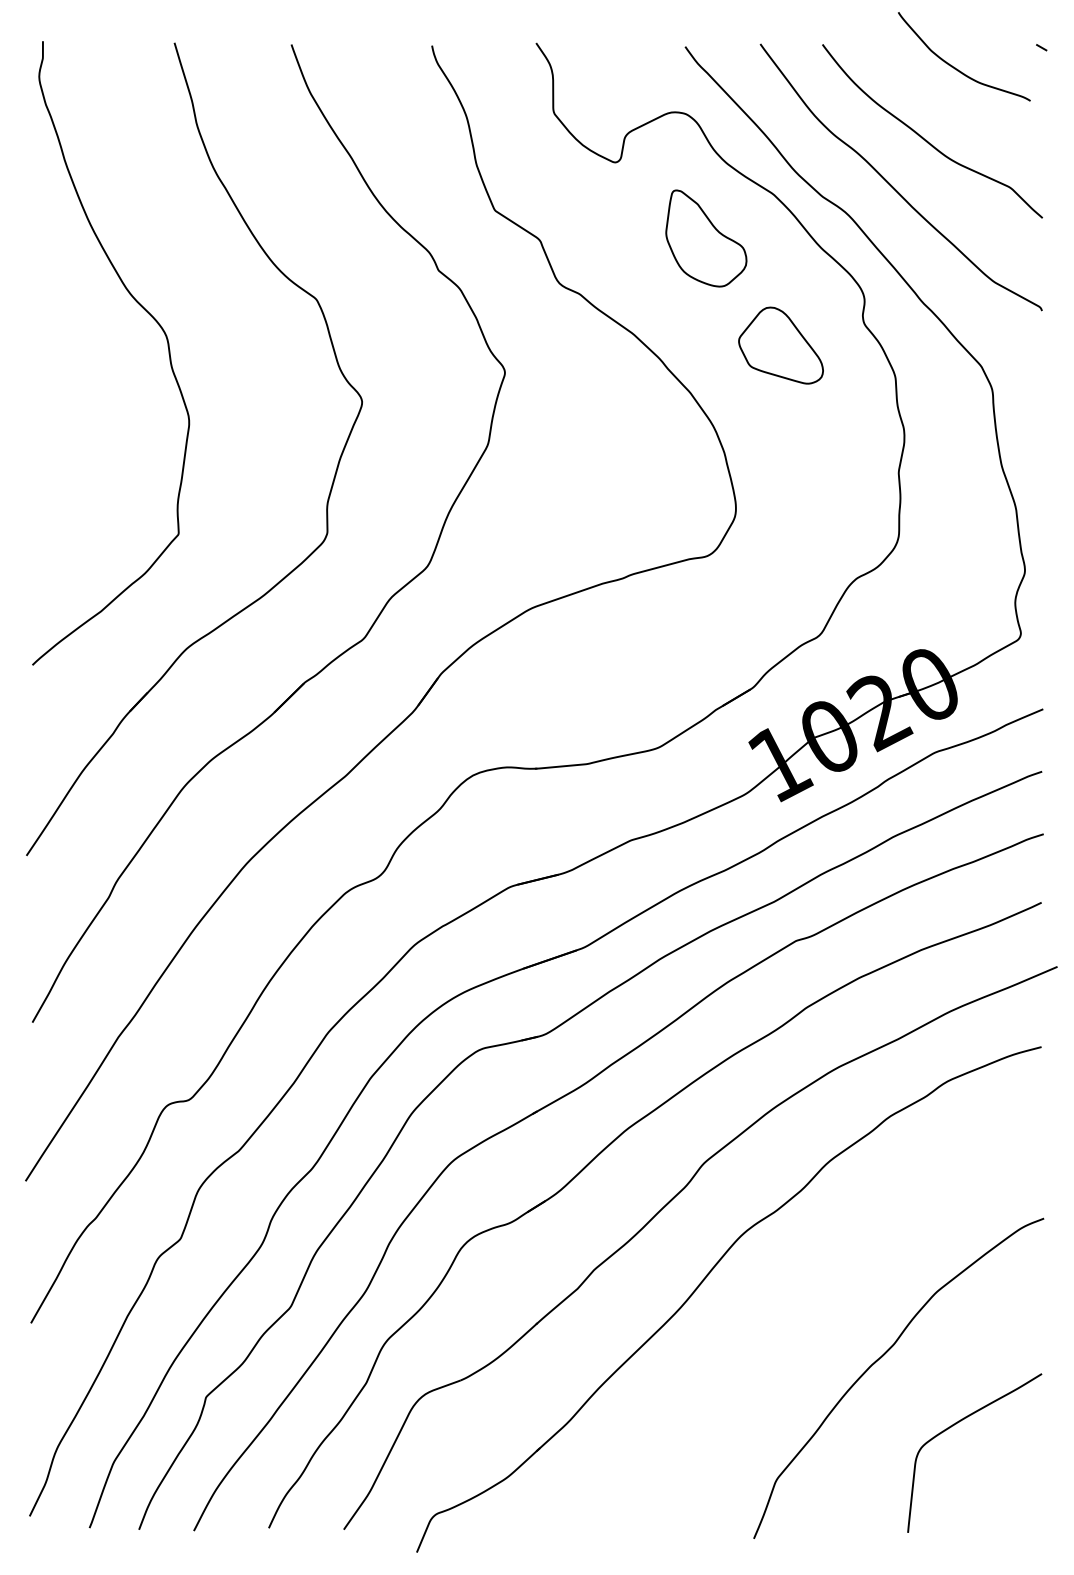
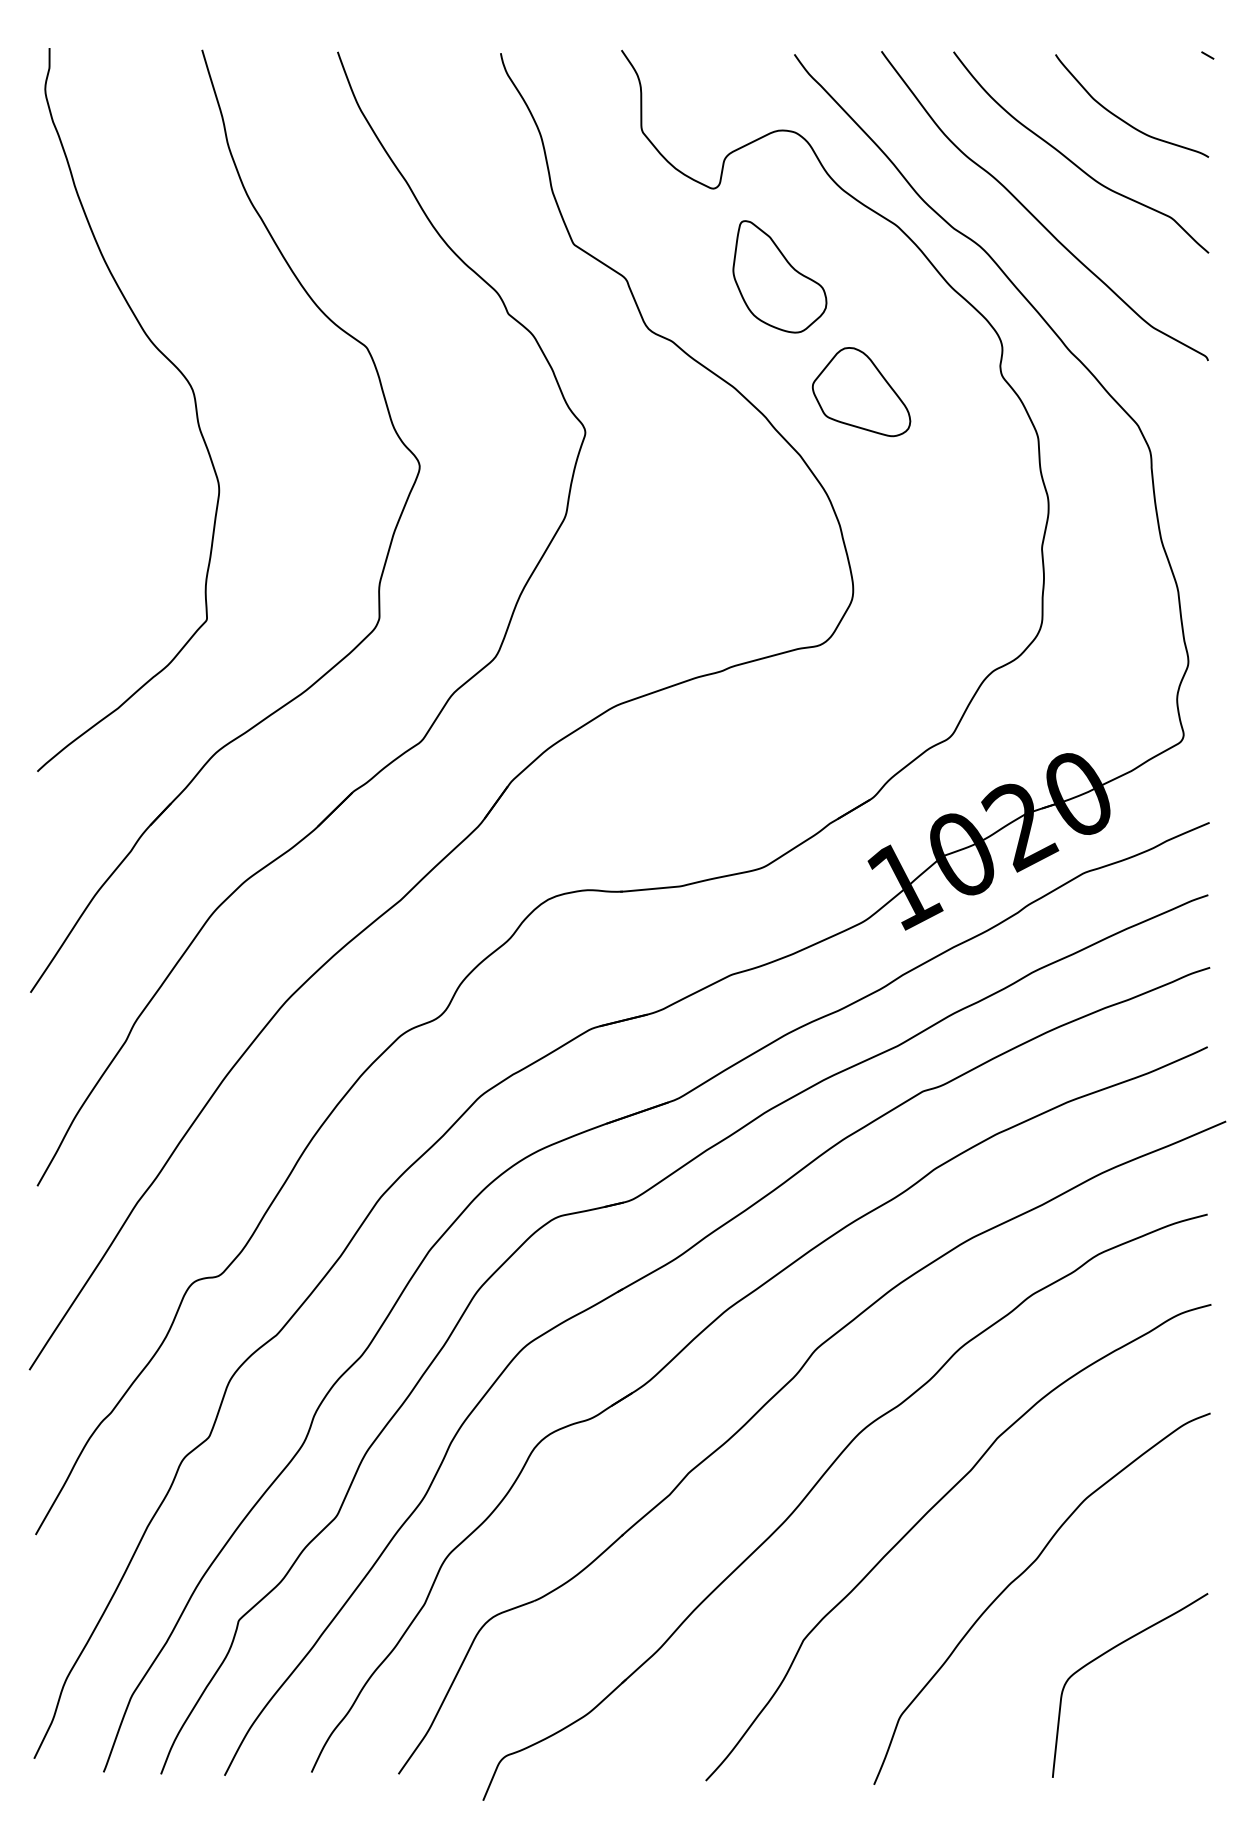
curve: (957, 69) -> (1124, 120), moved
part: (706, 238) -> (779, 276), moved
part: (781, 346) -> (861, 392), moved
curve: (800, 1304) -> (928, 1512), added

